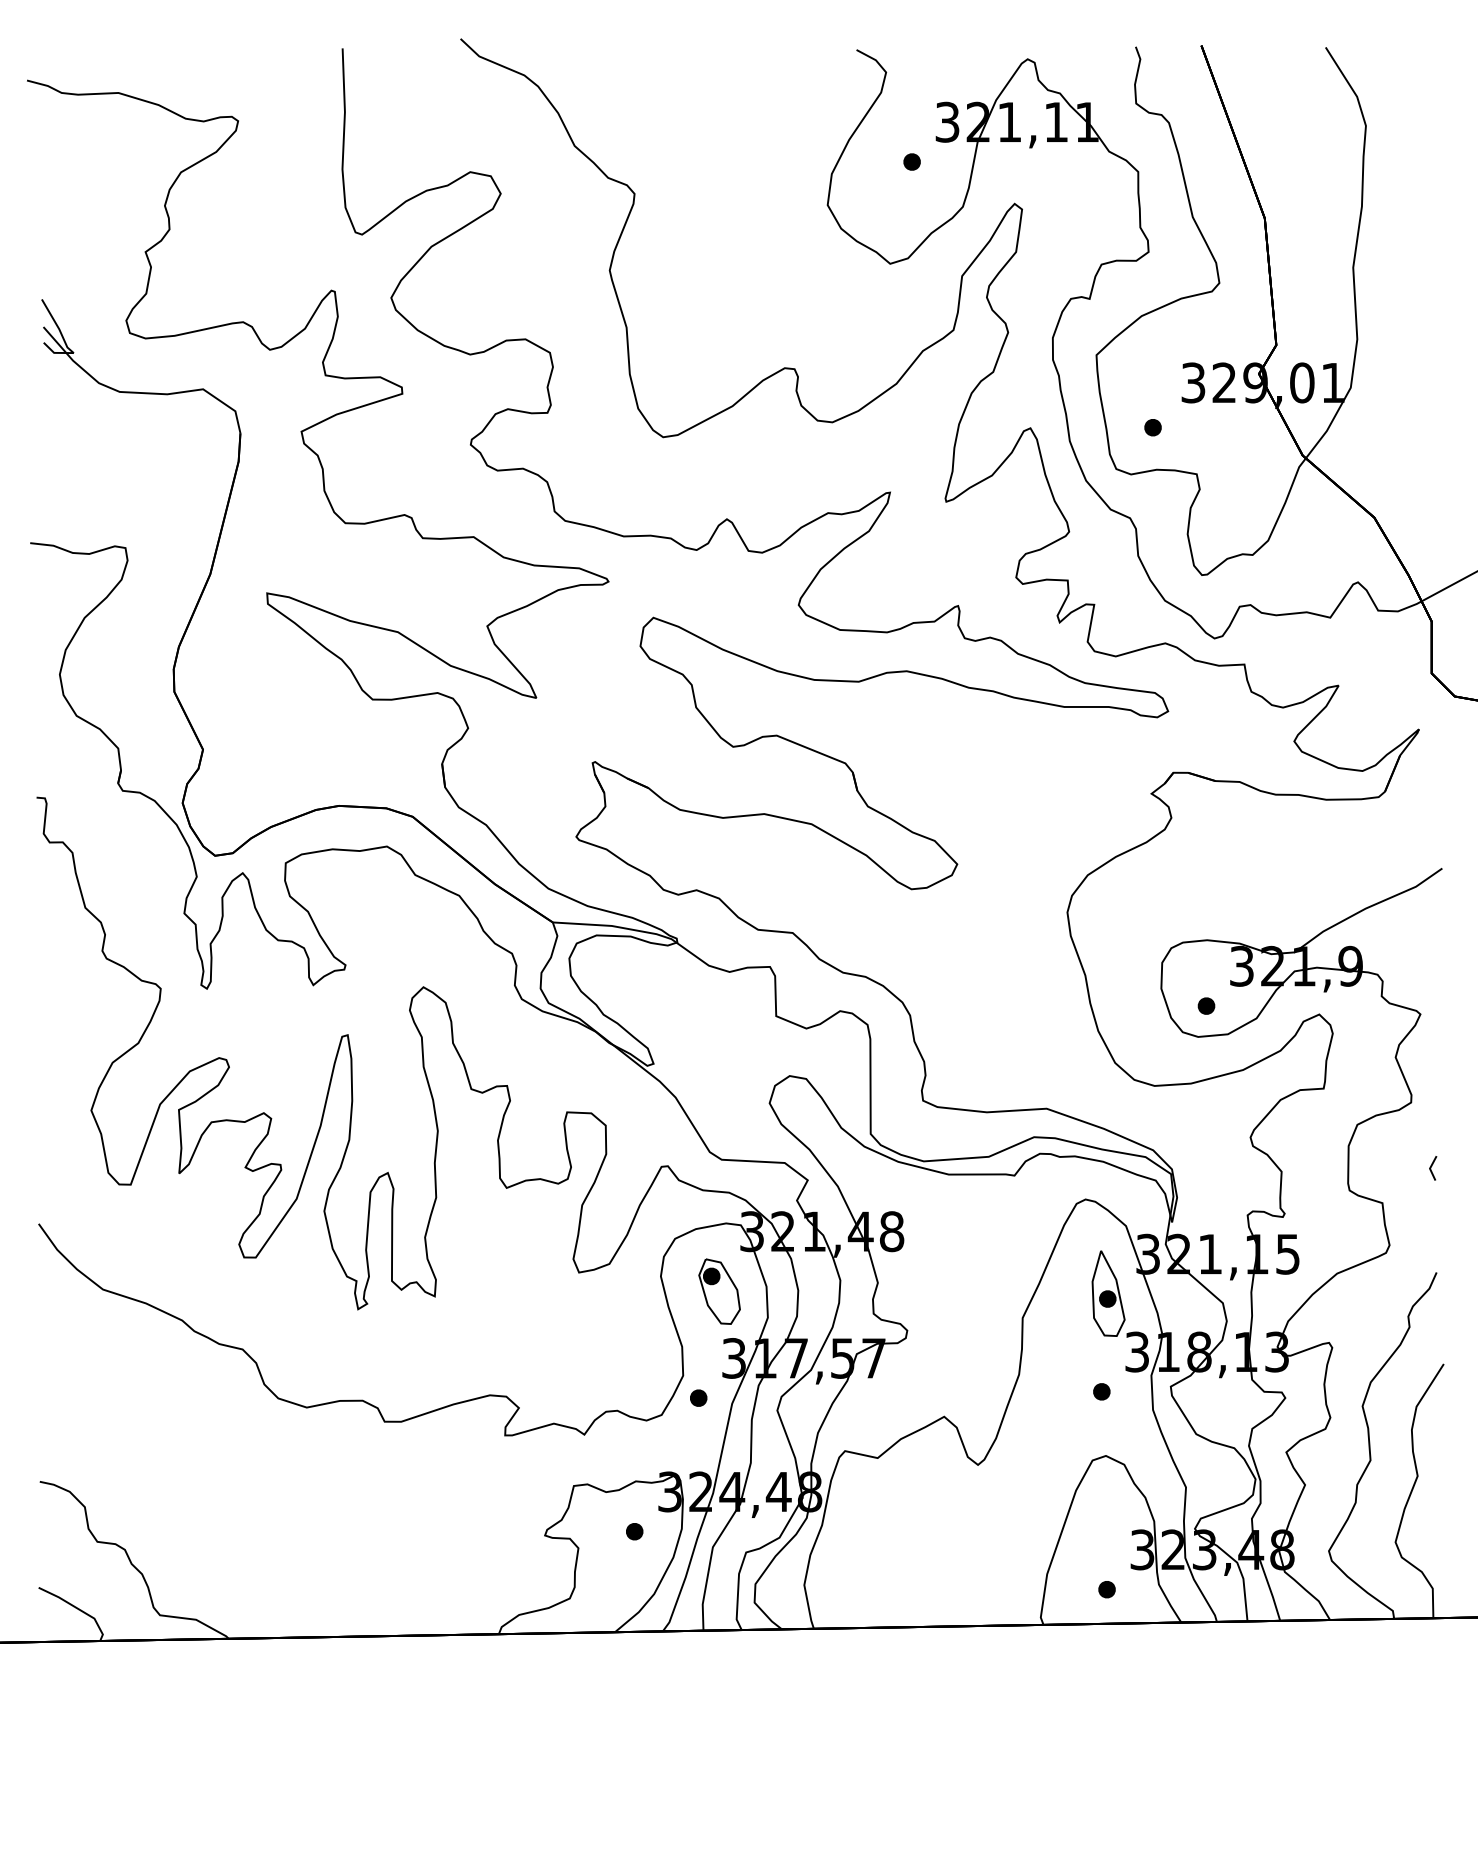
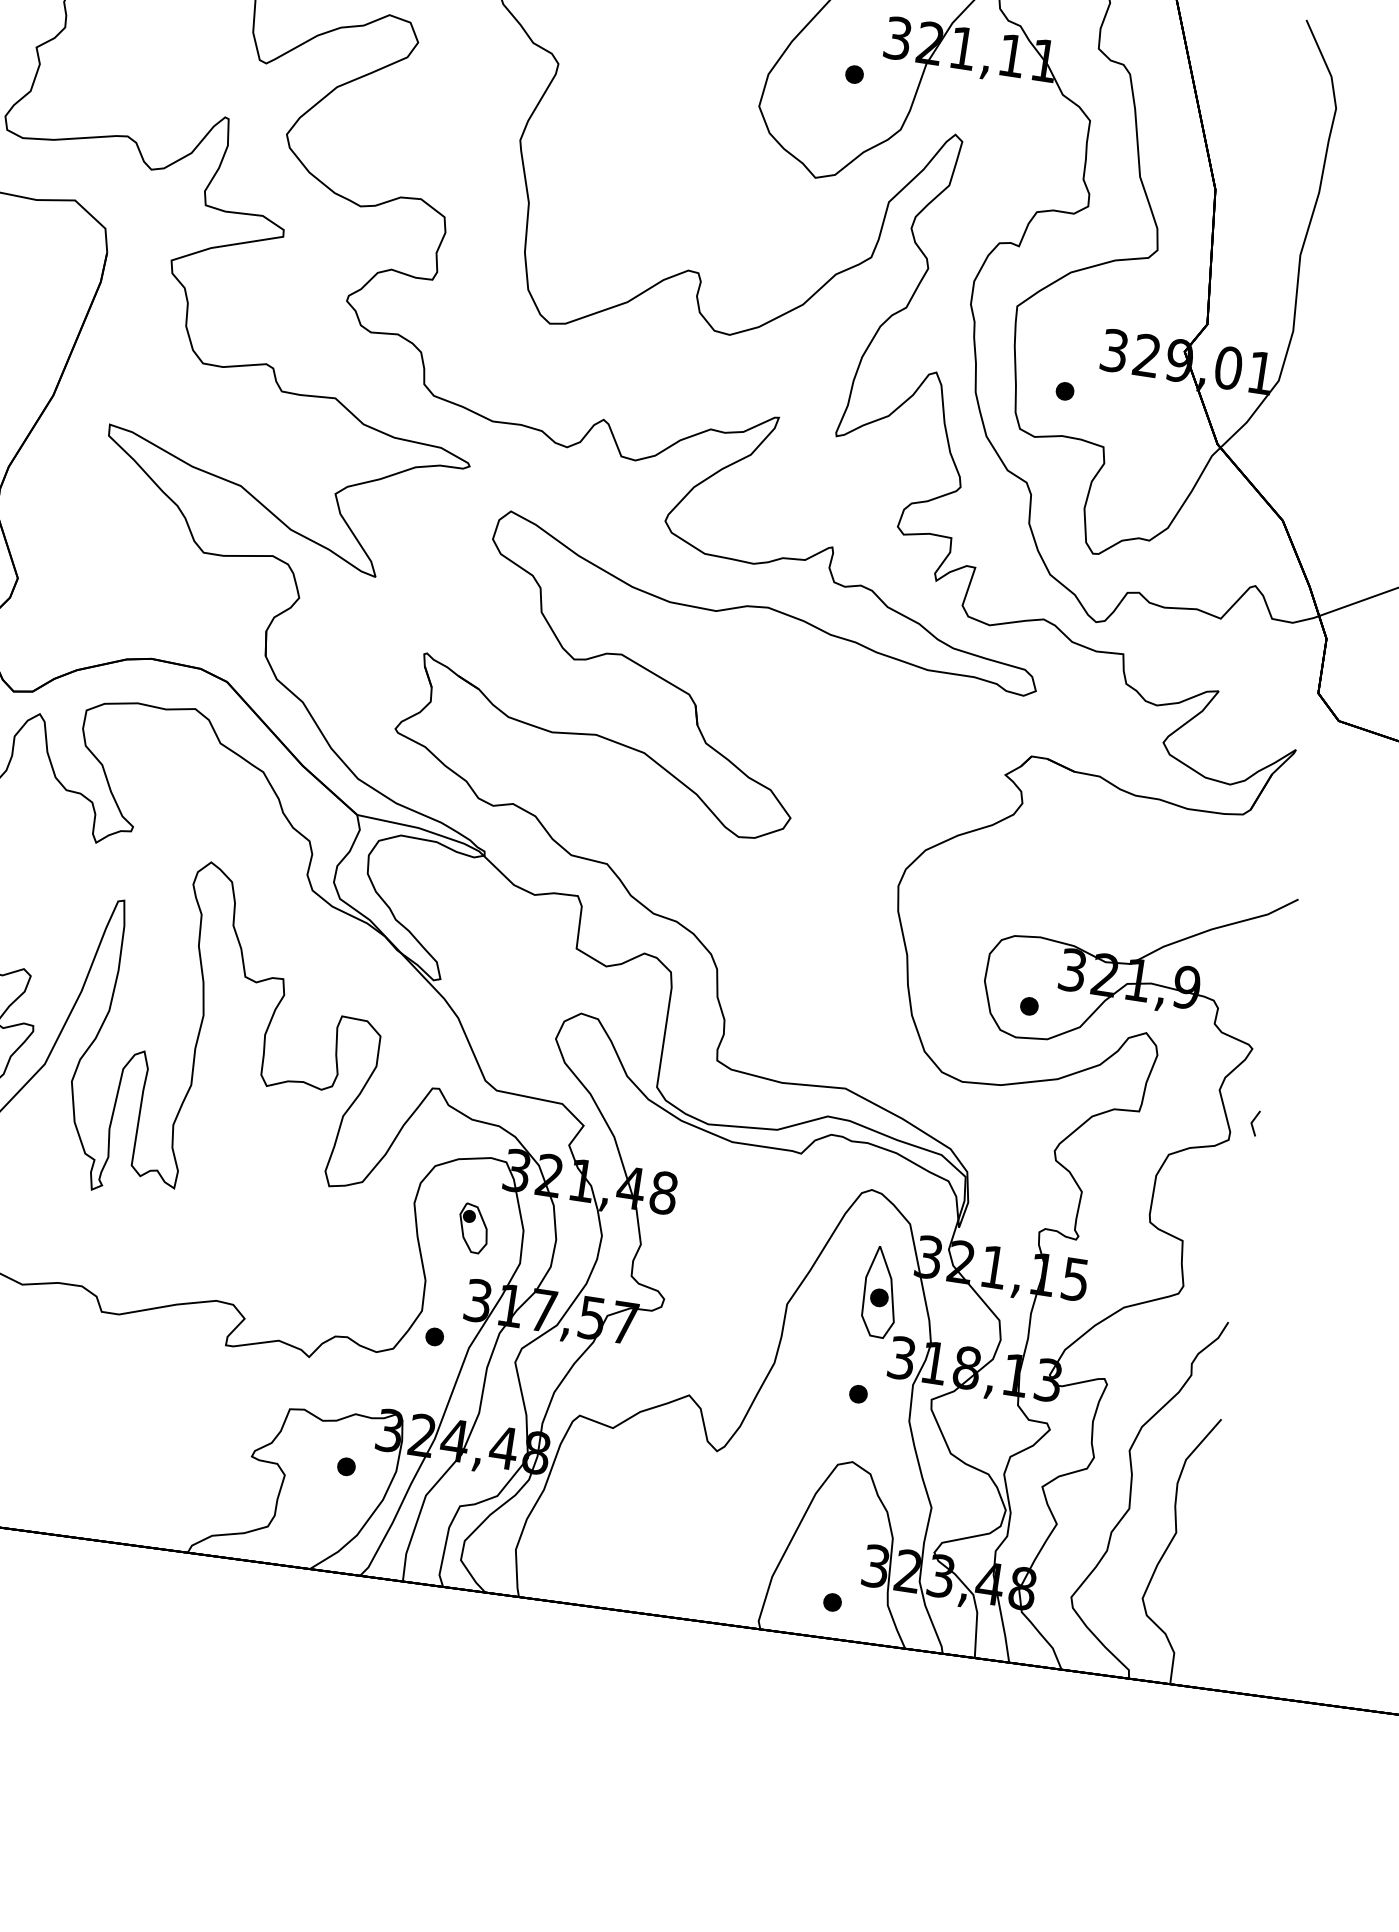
line: (1431, 1168) -> (1253, 1123), moved
part: (719, 1291) -> (473, 1228), size x0.7

